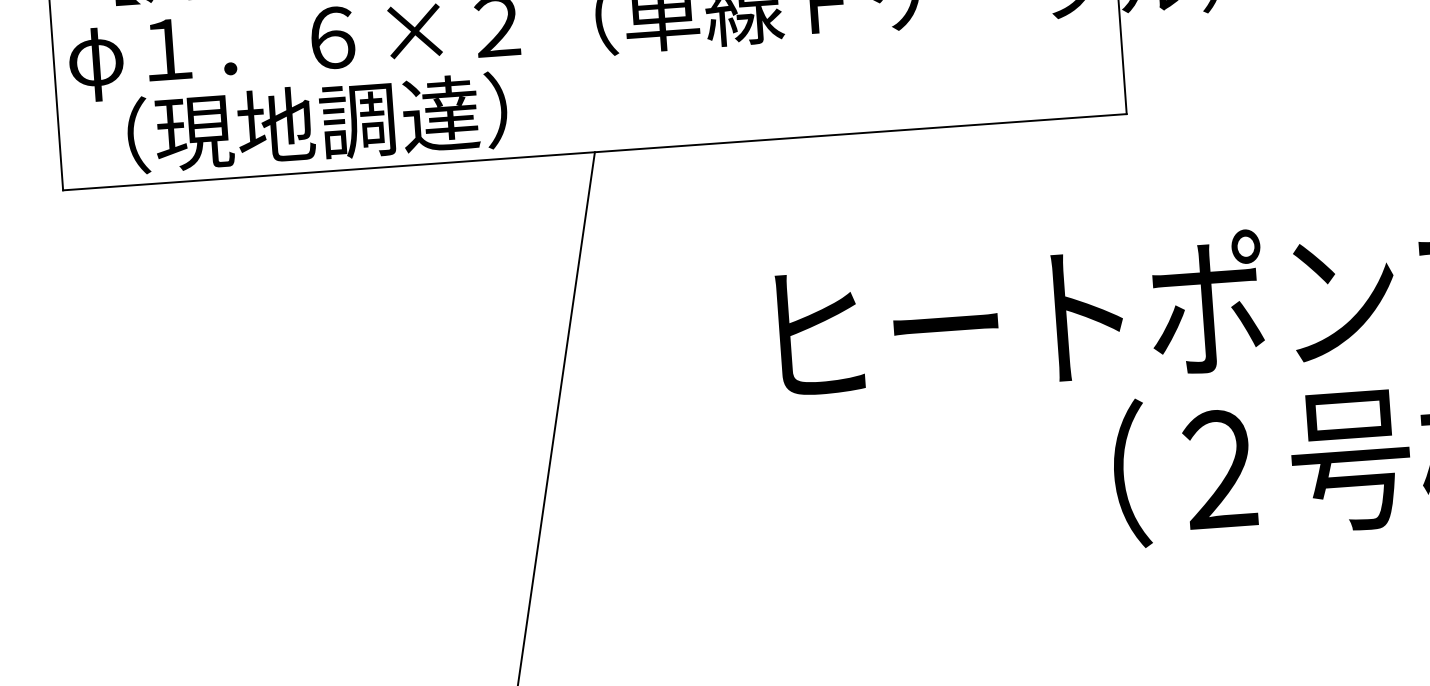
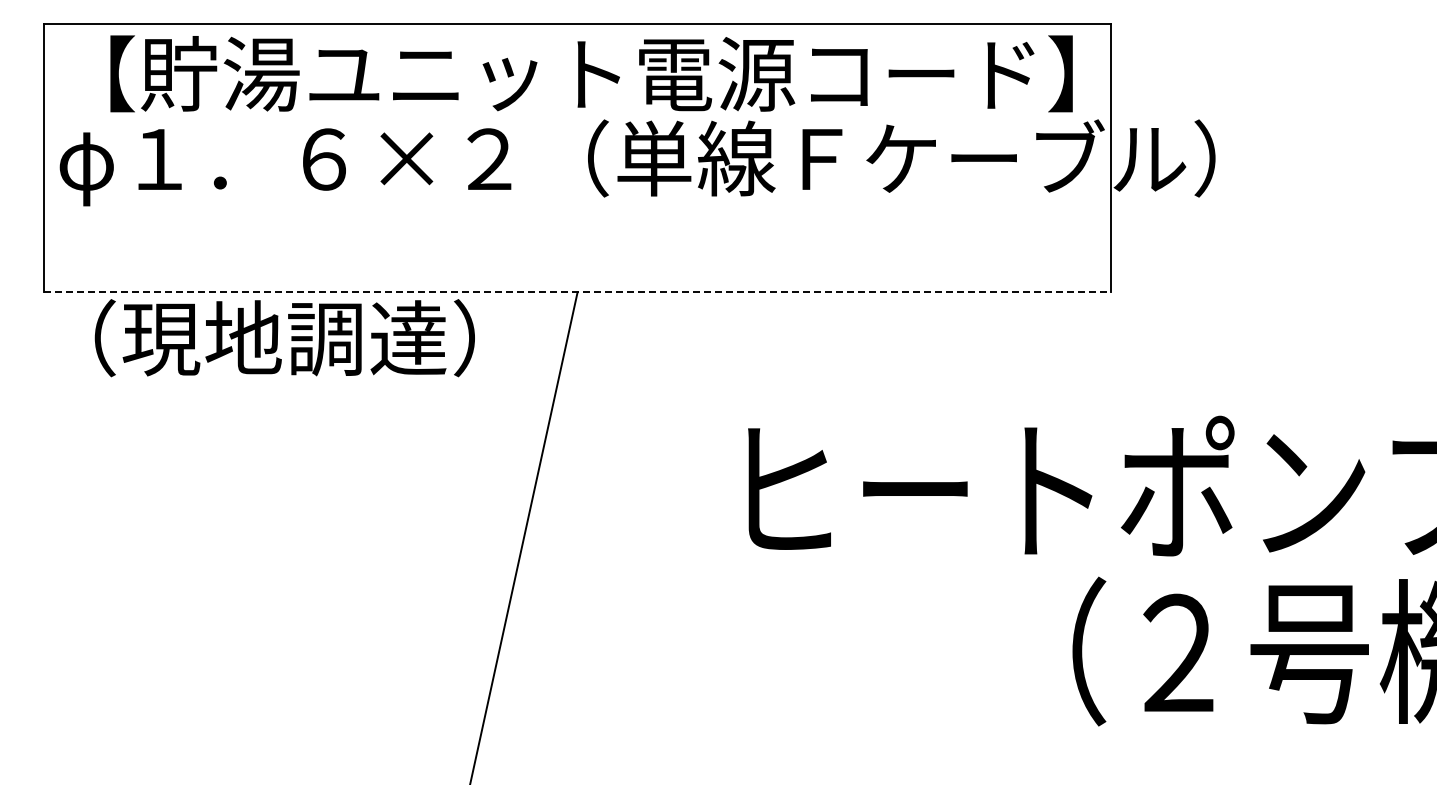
text: (317, 123) -> (284, 338), moved
line: (595, 152) -> (578, 292), solid -> dashed

